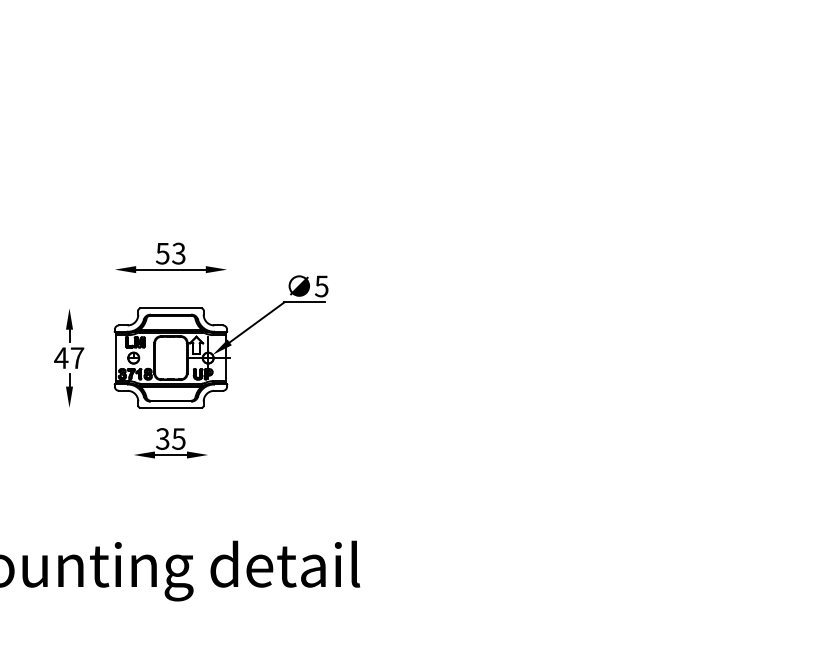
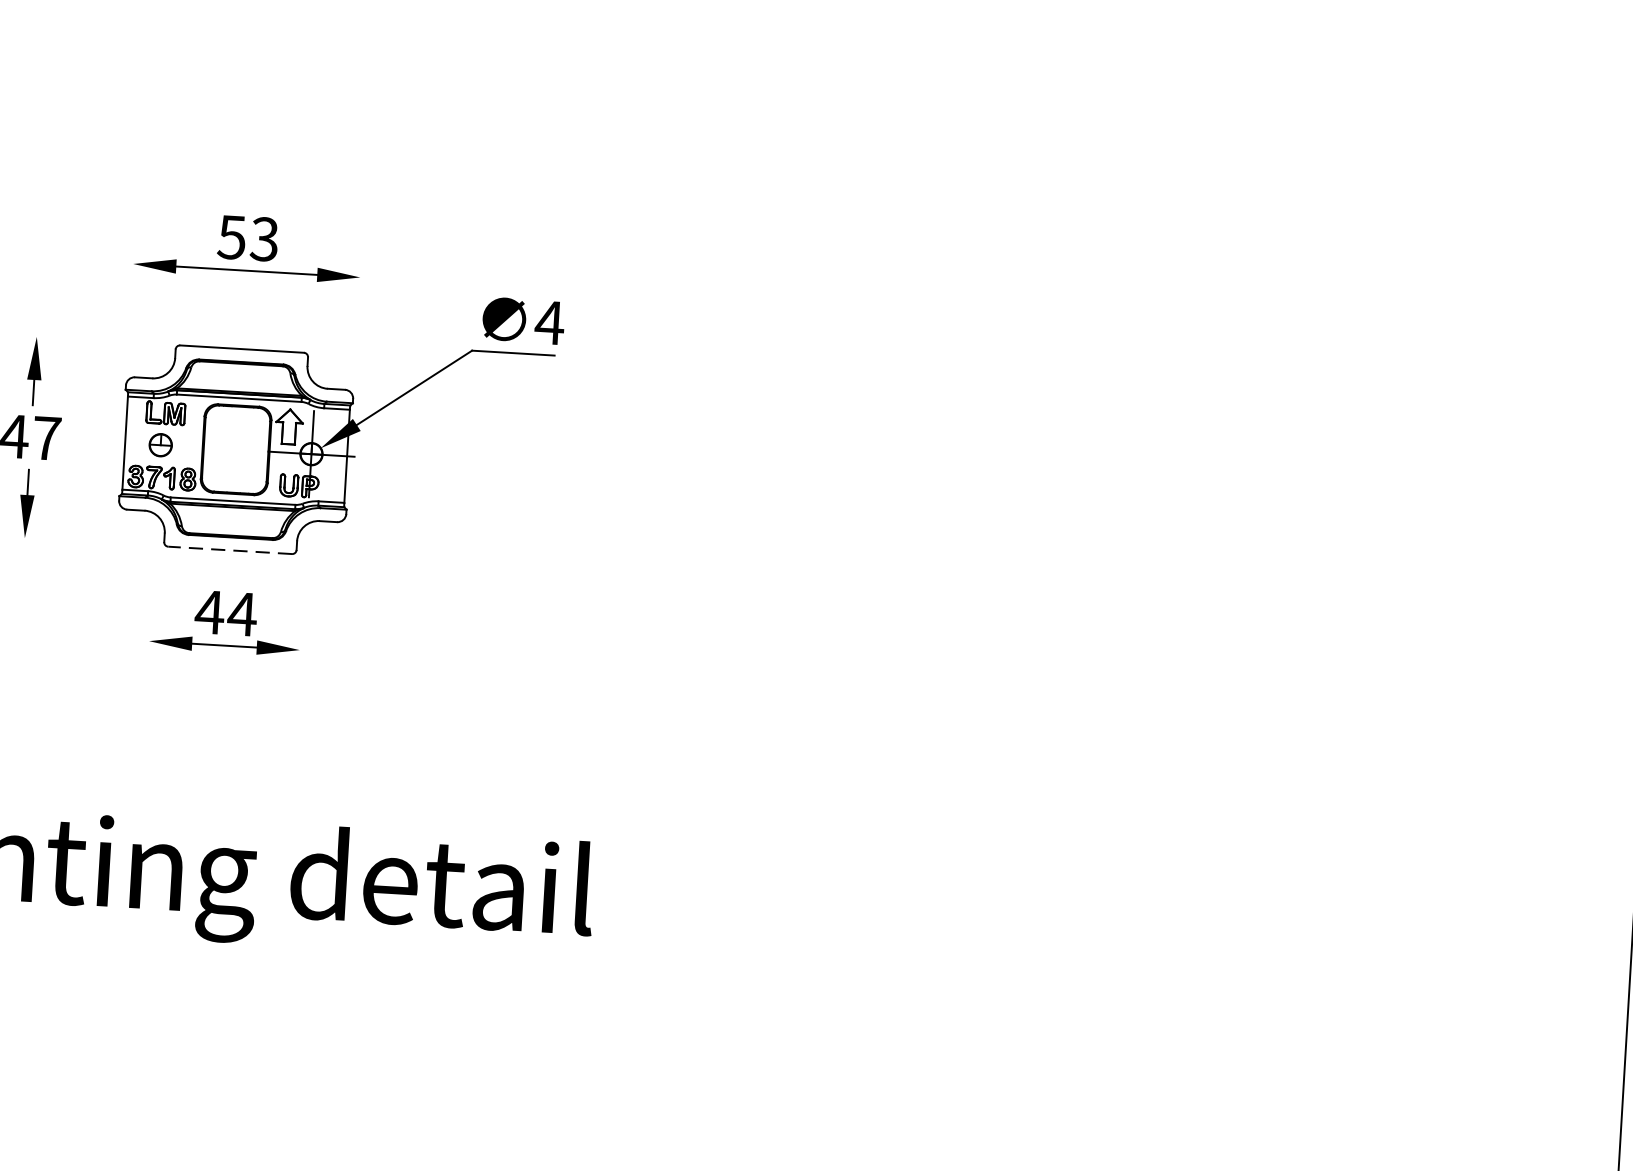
text: (321, 286) -> (549, 322), 5 -> 4
line: (171, 407) -> (231, 549), solid -> dashed
text: (170, 438) -> (225, 612), 35 -> 44

